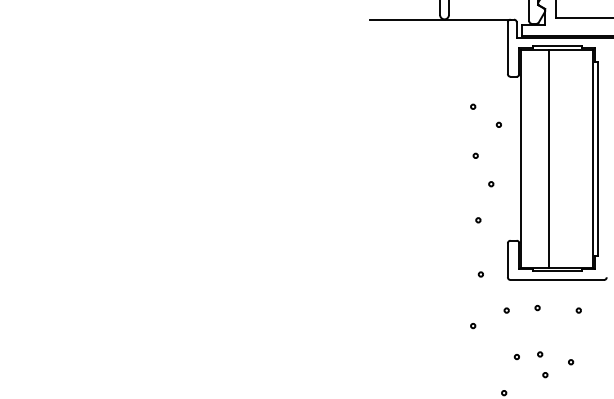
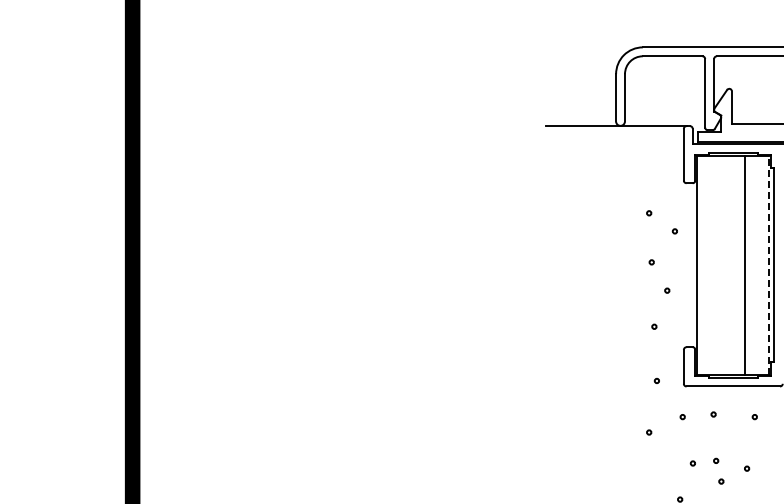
line: (548, 159) -> (744, 265), moved
line: (593, 159) -> (769, 265), solid -> dashed

